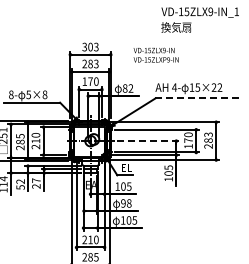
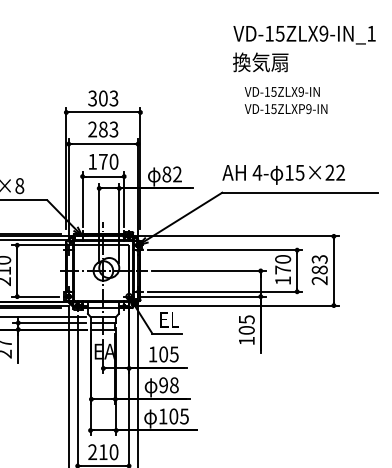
text: (155, 54) -> (284, 99), moved
line: (198, 98) -> (301, 192), dashed -> solid
line: (148, 141) -> (209, 271), dashed -> solid

